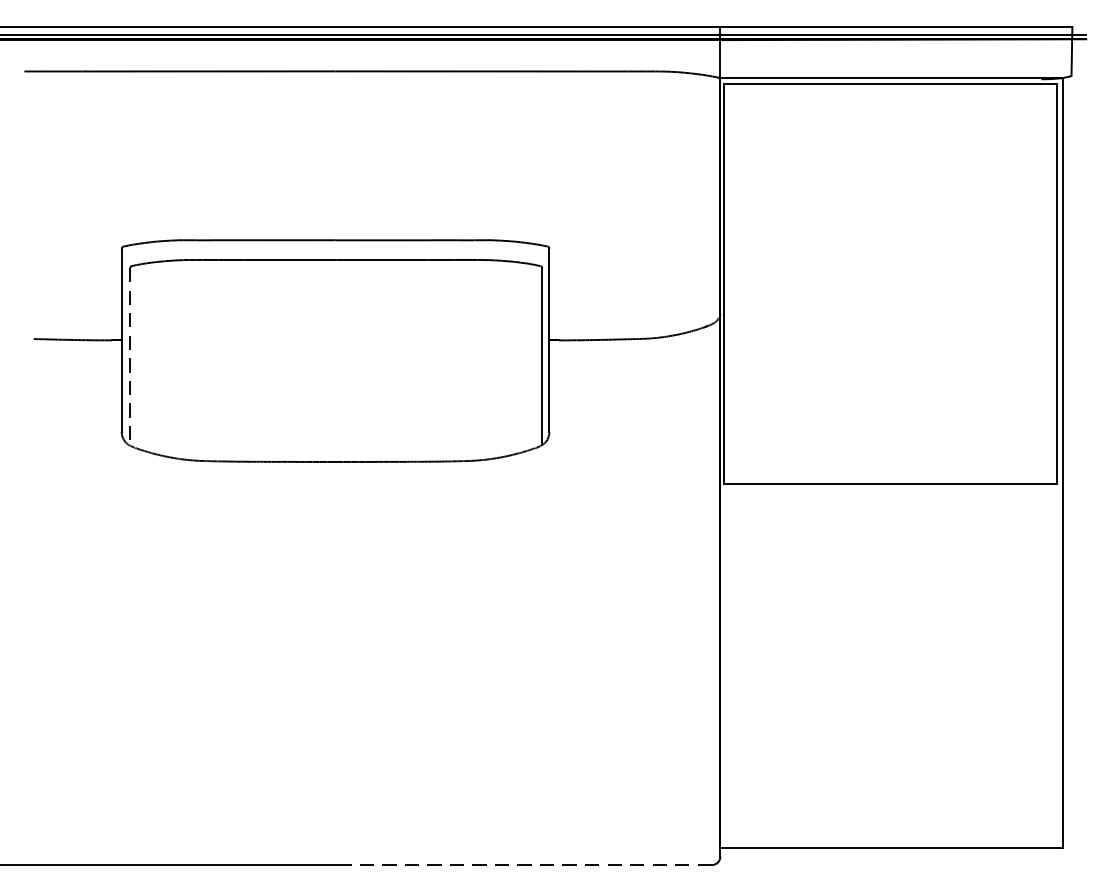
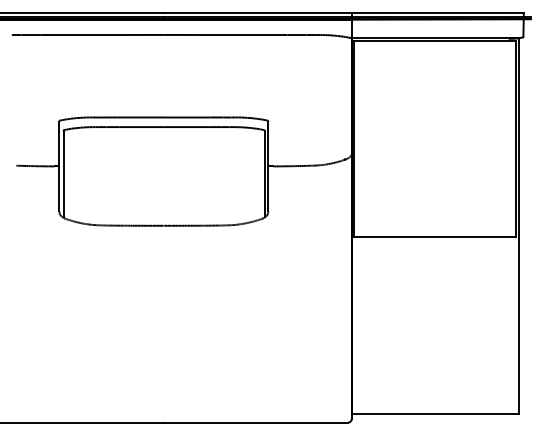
line: (130, 356) -> (63, 174), dashed -> solid
line: (523, 864) -> (255, 422), dashed -> solid

